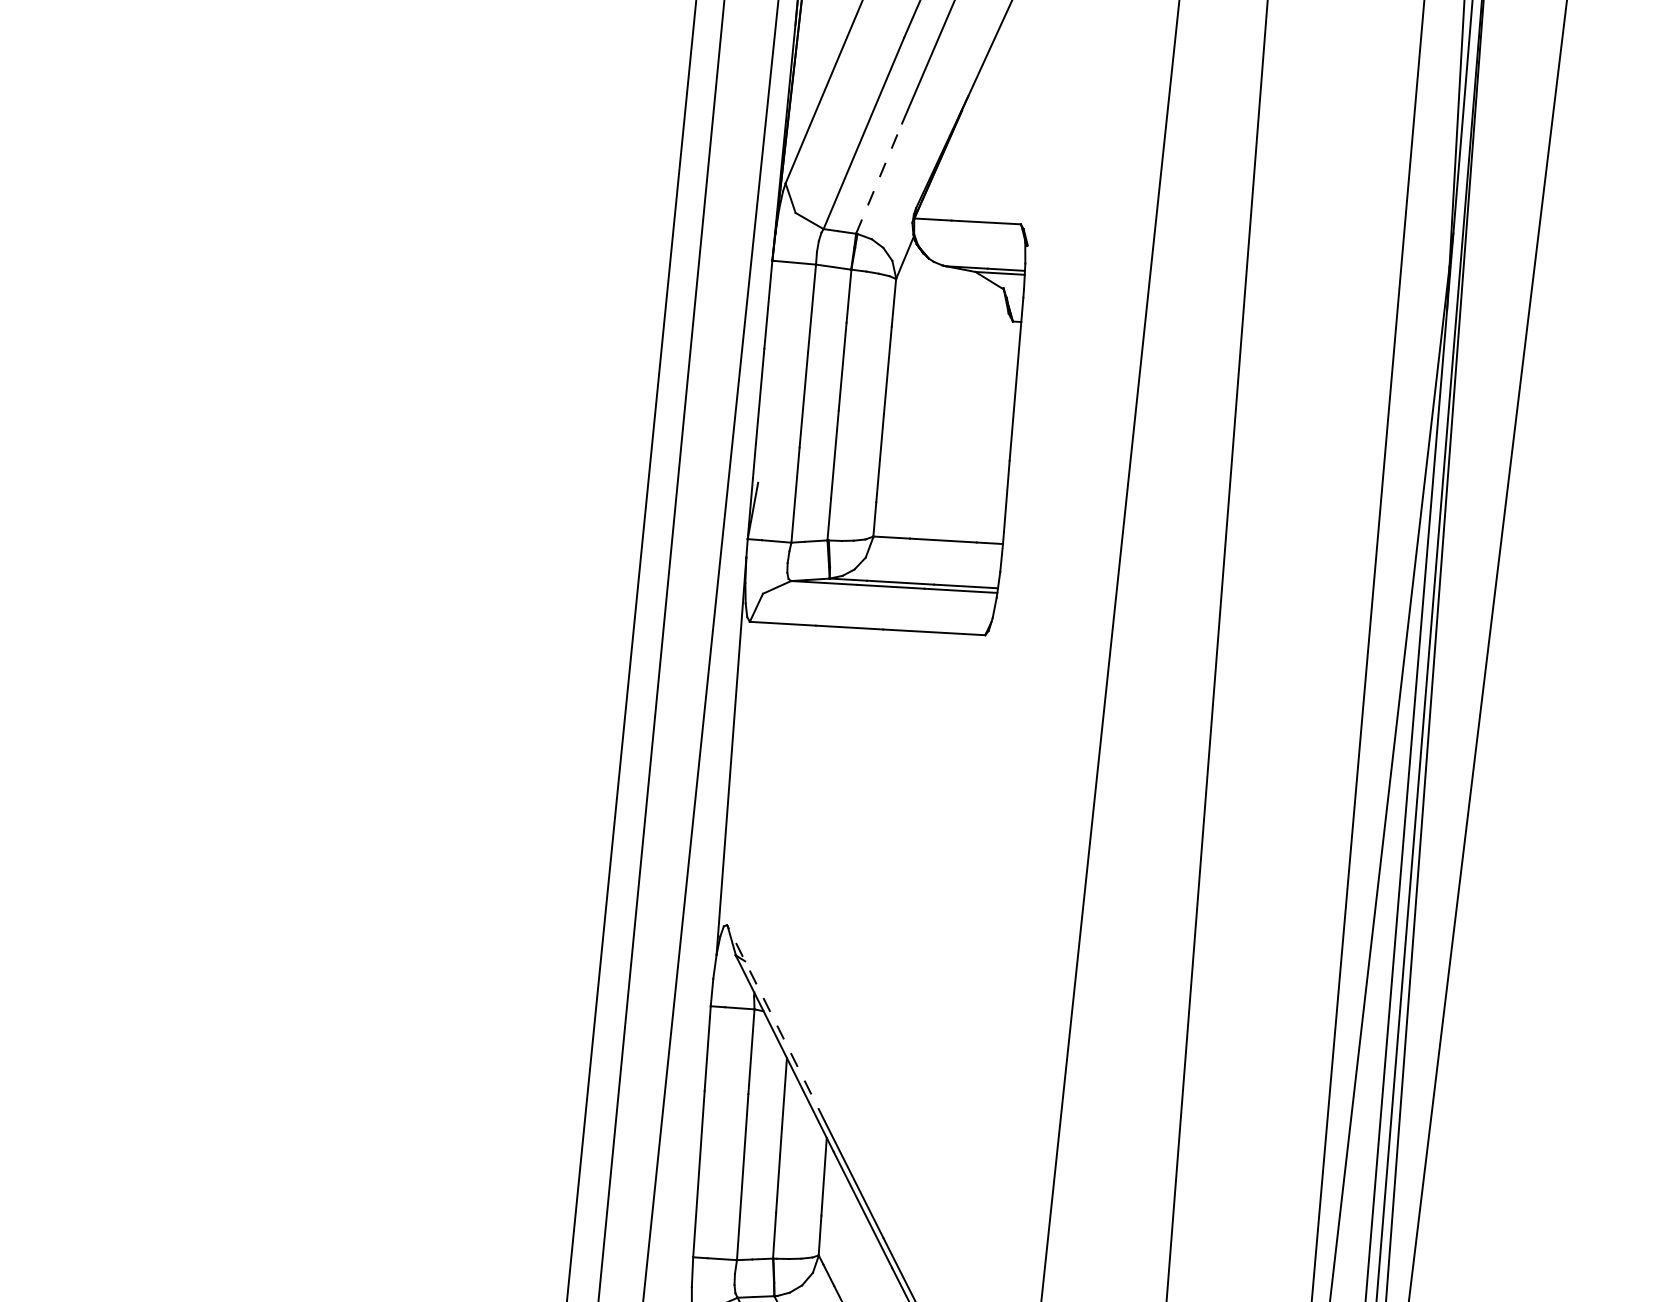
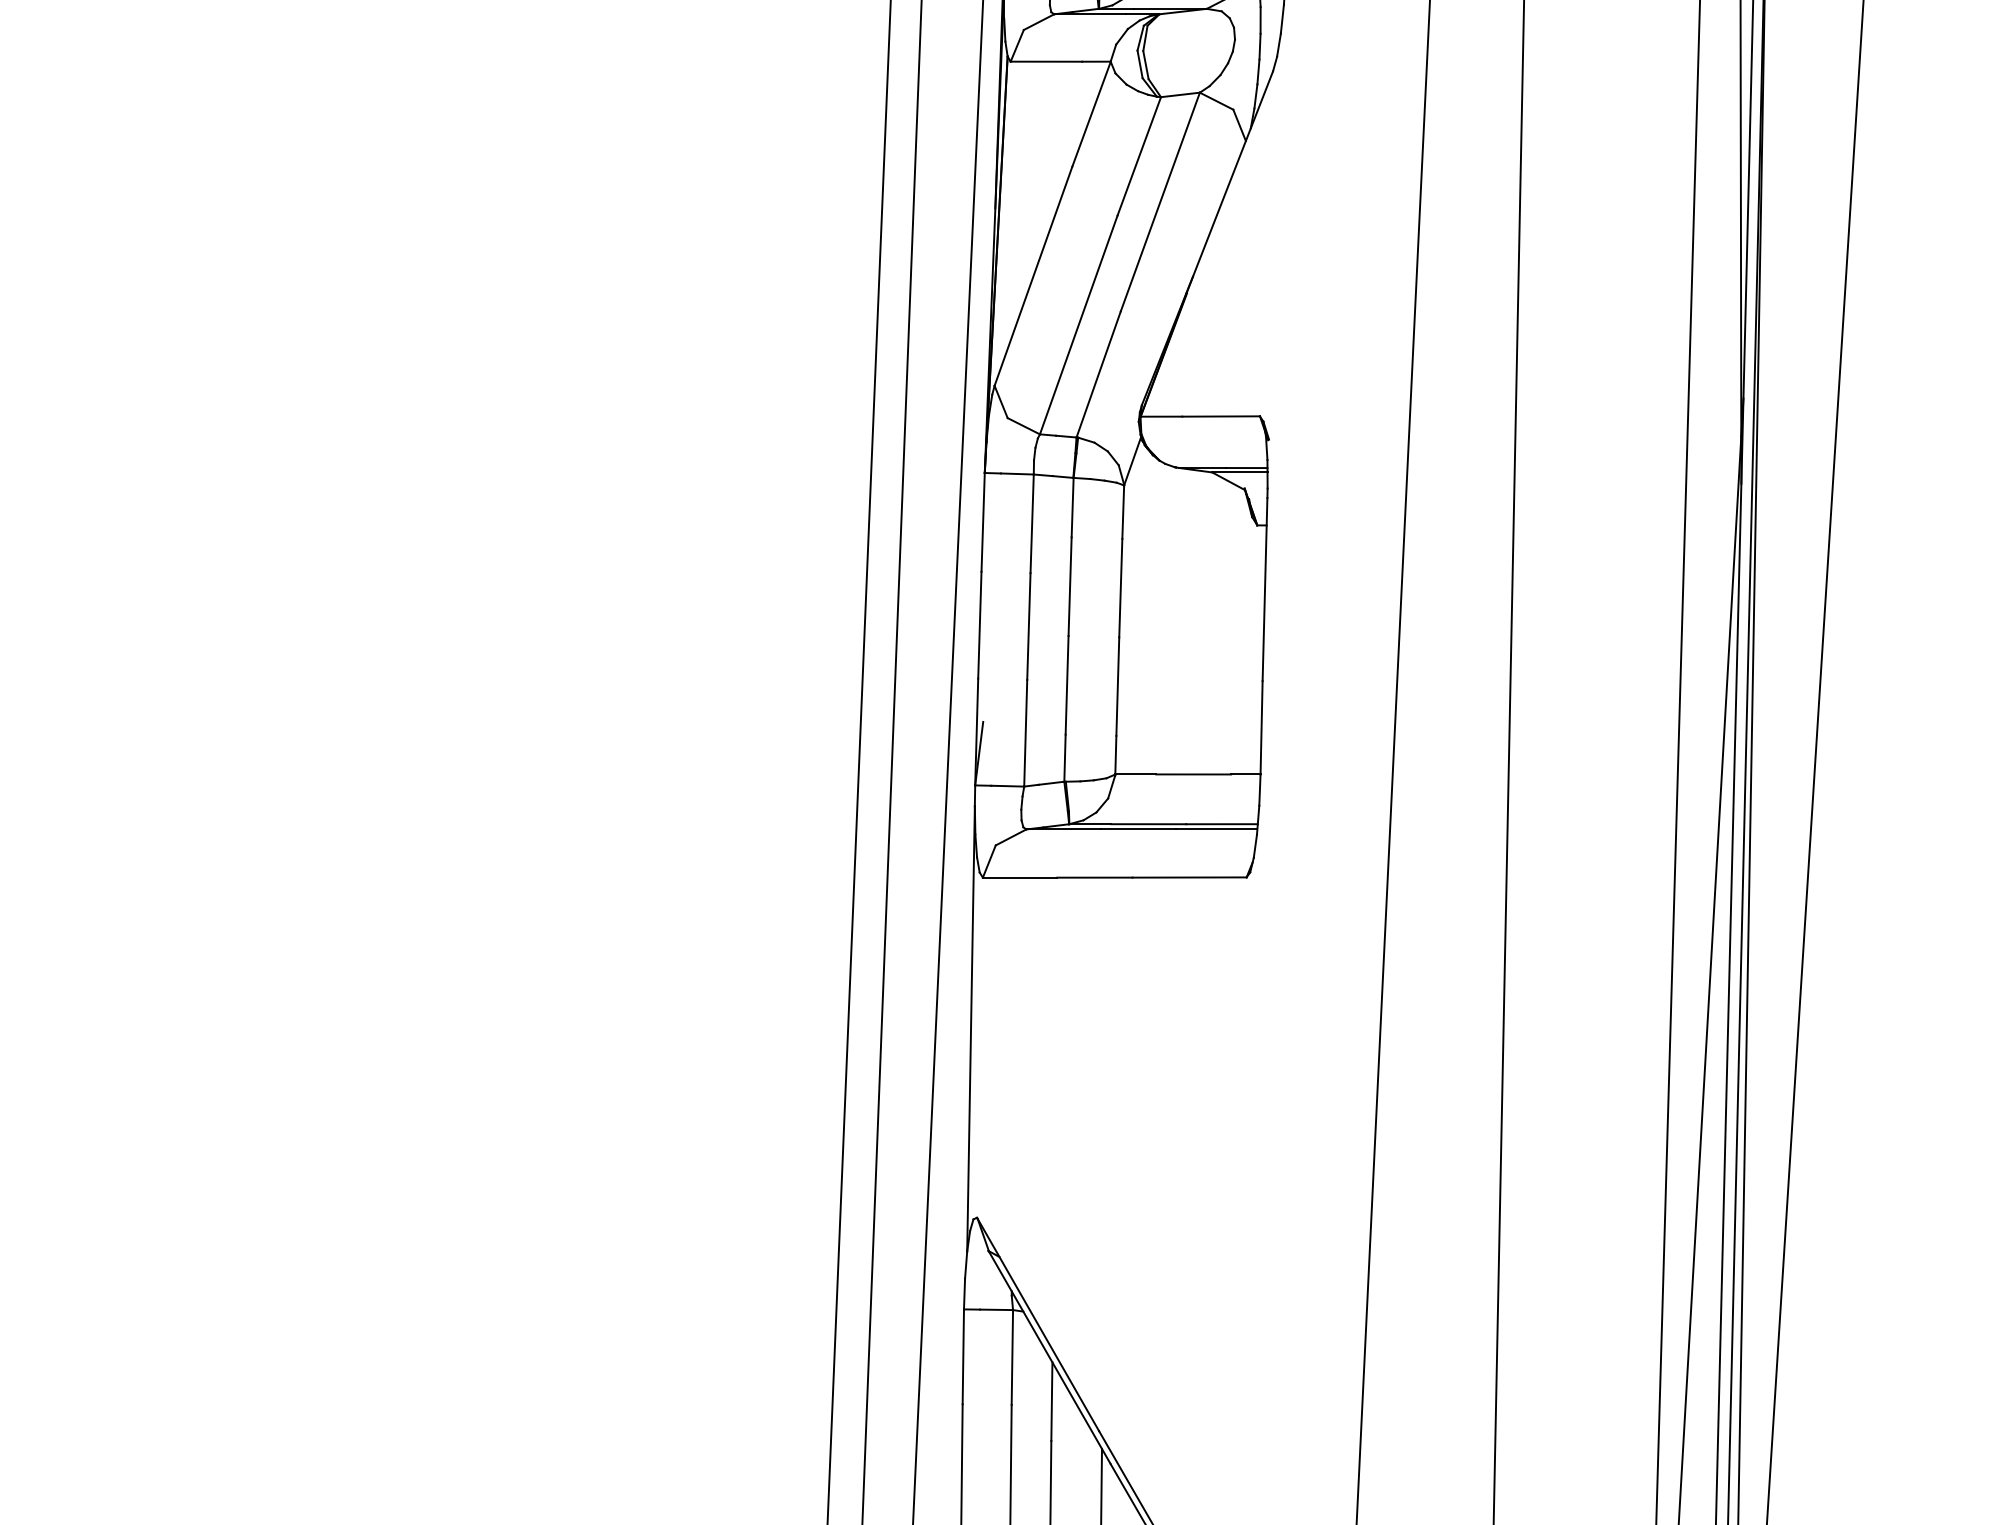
line: (878, 178) -> (1098, 374), dashed -> solid
line: (776, 1023) -> (1038, 1324), dashed -> solid

